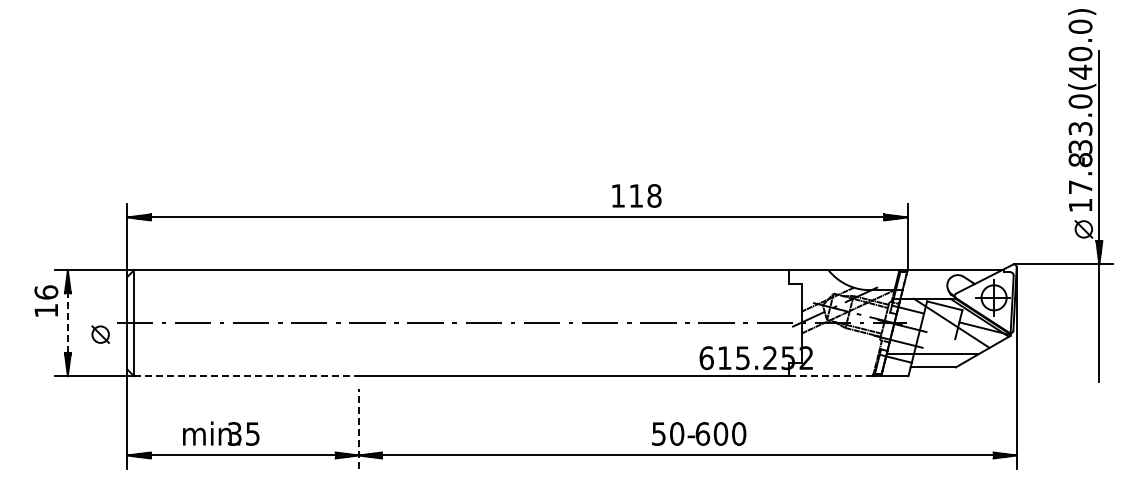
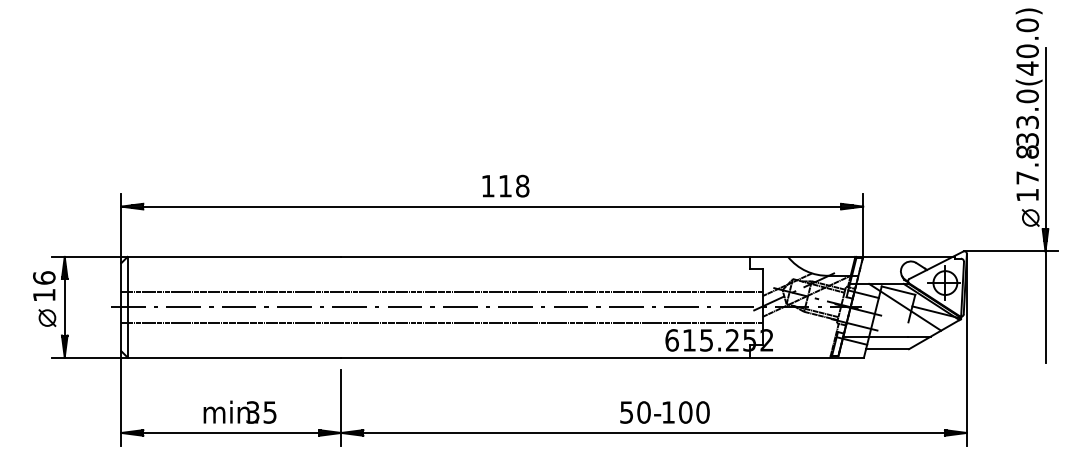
text: (636, 195) -> (505, 185), moved
line: (464, 306) -> (441, 291), added
line: (67, 323) -> (64, 307), dashed -> solid
part: (100, 334) -> (47, 317), moved
line: (464, 339) -> (441, 322), added
line: (246, 376) -> (234, 357), dashed -> solid
line: (831, 376) -> (790, 357), dashed -> solid
line: (358, 429) -> (341, 408), dashed -> solid
text: (221, 433) -> (240, 412), moved
text: (702, 433) -> (668, 412), 600 -> 100

